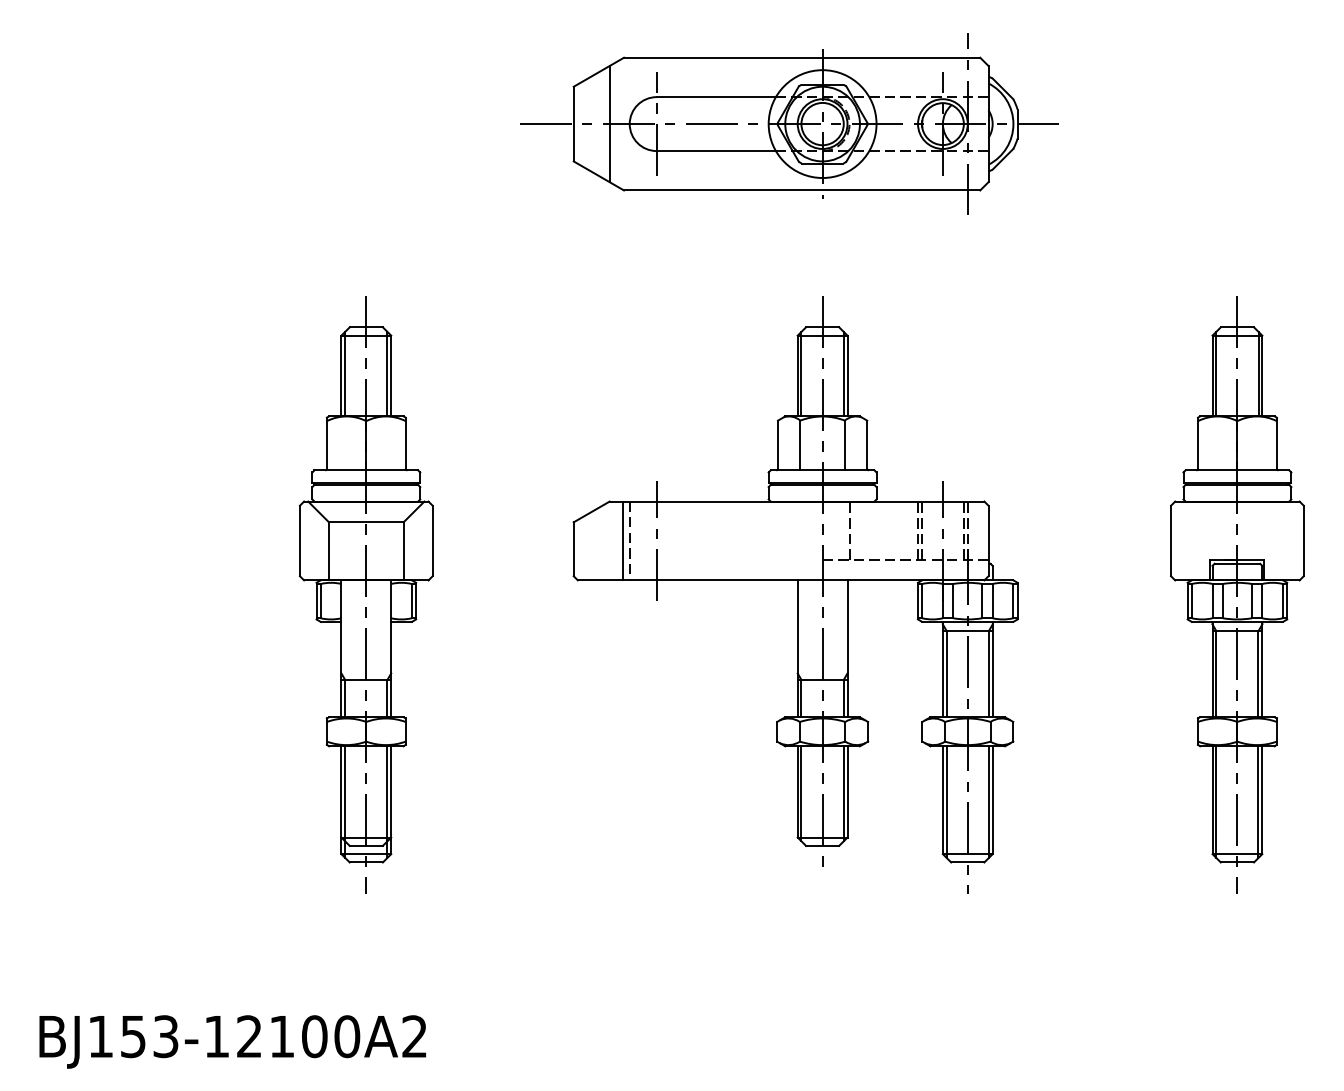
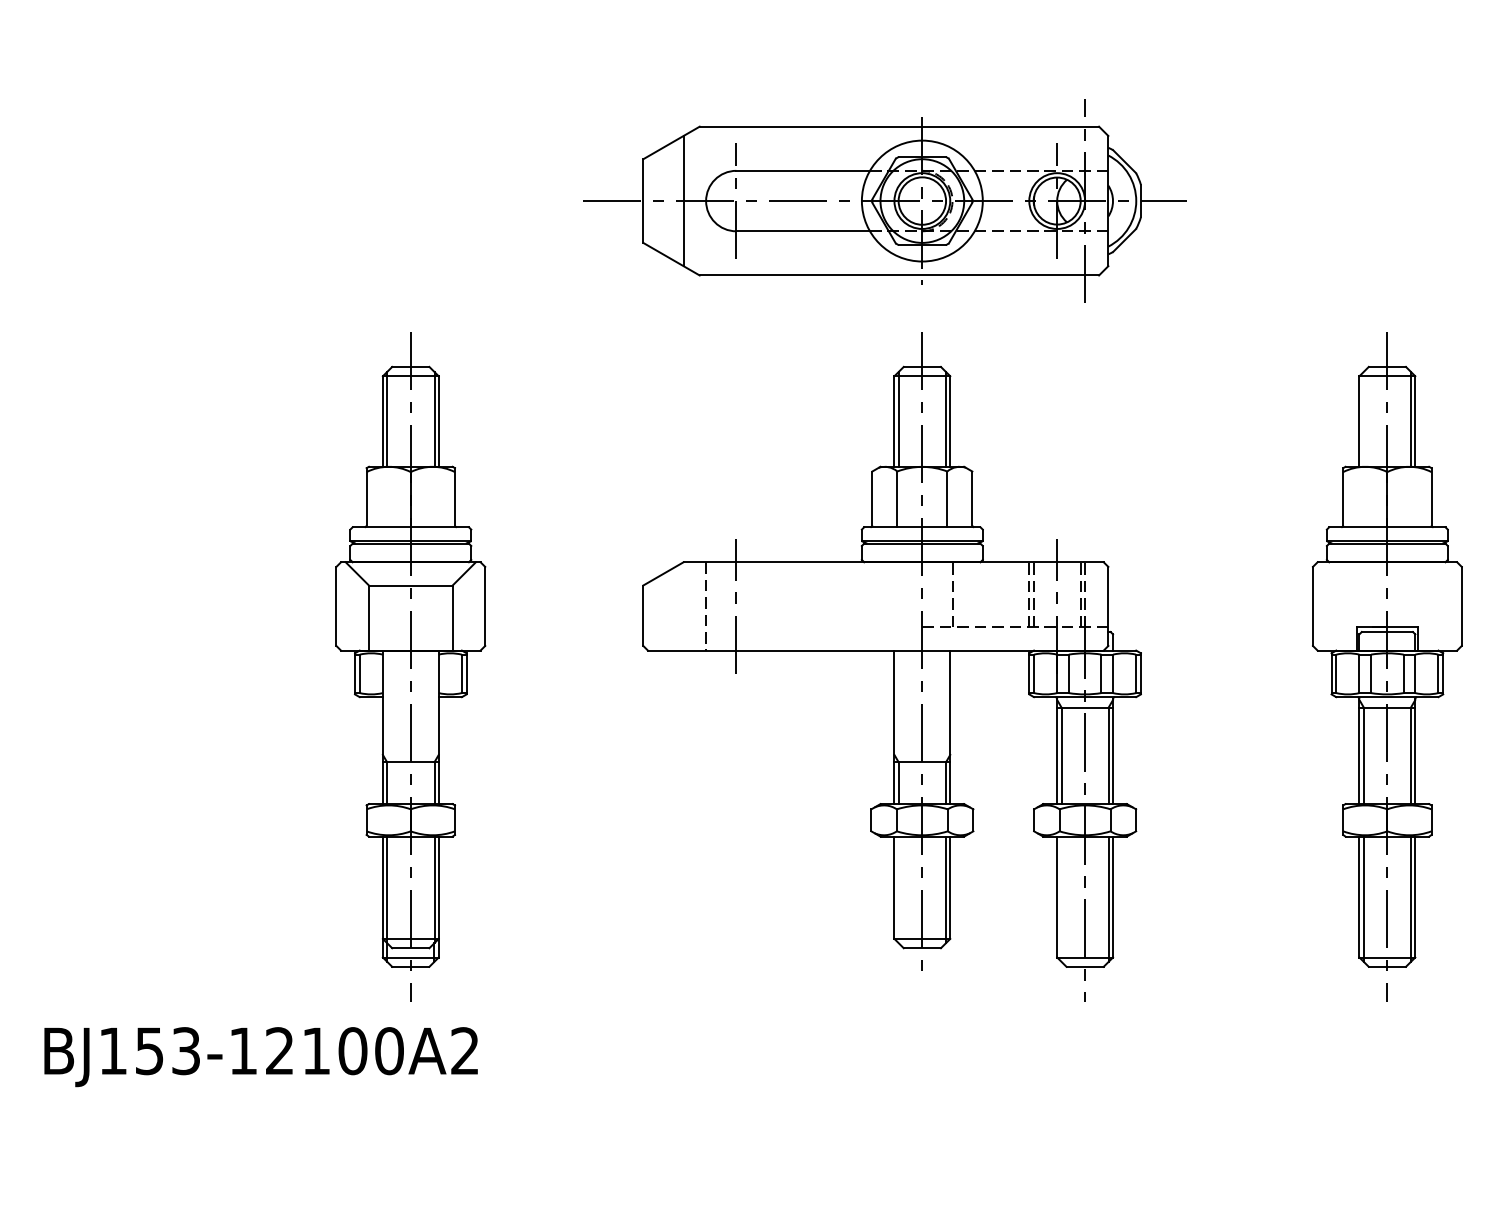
part: (788, 123) -> (884, 200), moved
line: (1216, 374) -> (1363, 419), removed
line: (622, 541) -> (698, 606), removed
line: (801, 793) -> (898, 889), removed
line: (946, 801) -> (1061, 898), removed
text: (232, 1042) -> (260, 1057), moved

